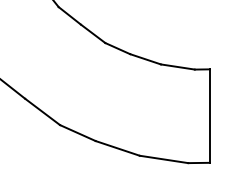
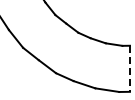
line: (210, 117) -> (130, 69), solid -> dashed

